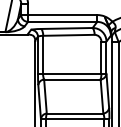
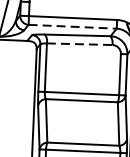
line: (62, 21) -> (72, 26), solid -> dashed
line: (68, 35) -> (79, 44), solid -> dashed

